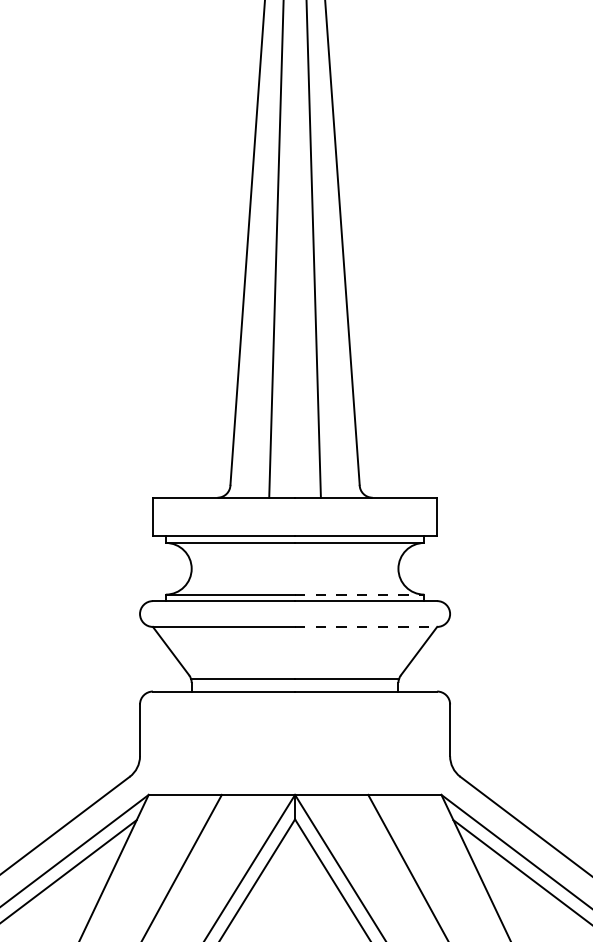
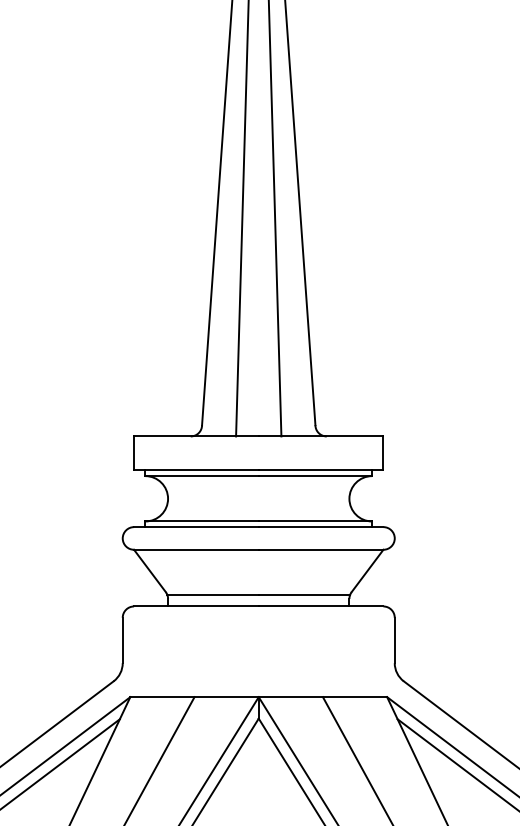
line: (359, 594) -> (315, 521), dashed -> solid
line: (366, 626) -> (321, 549), dashed -> solid

